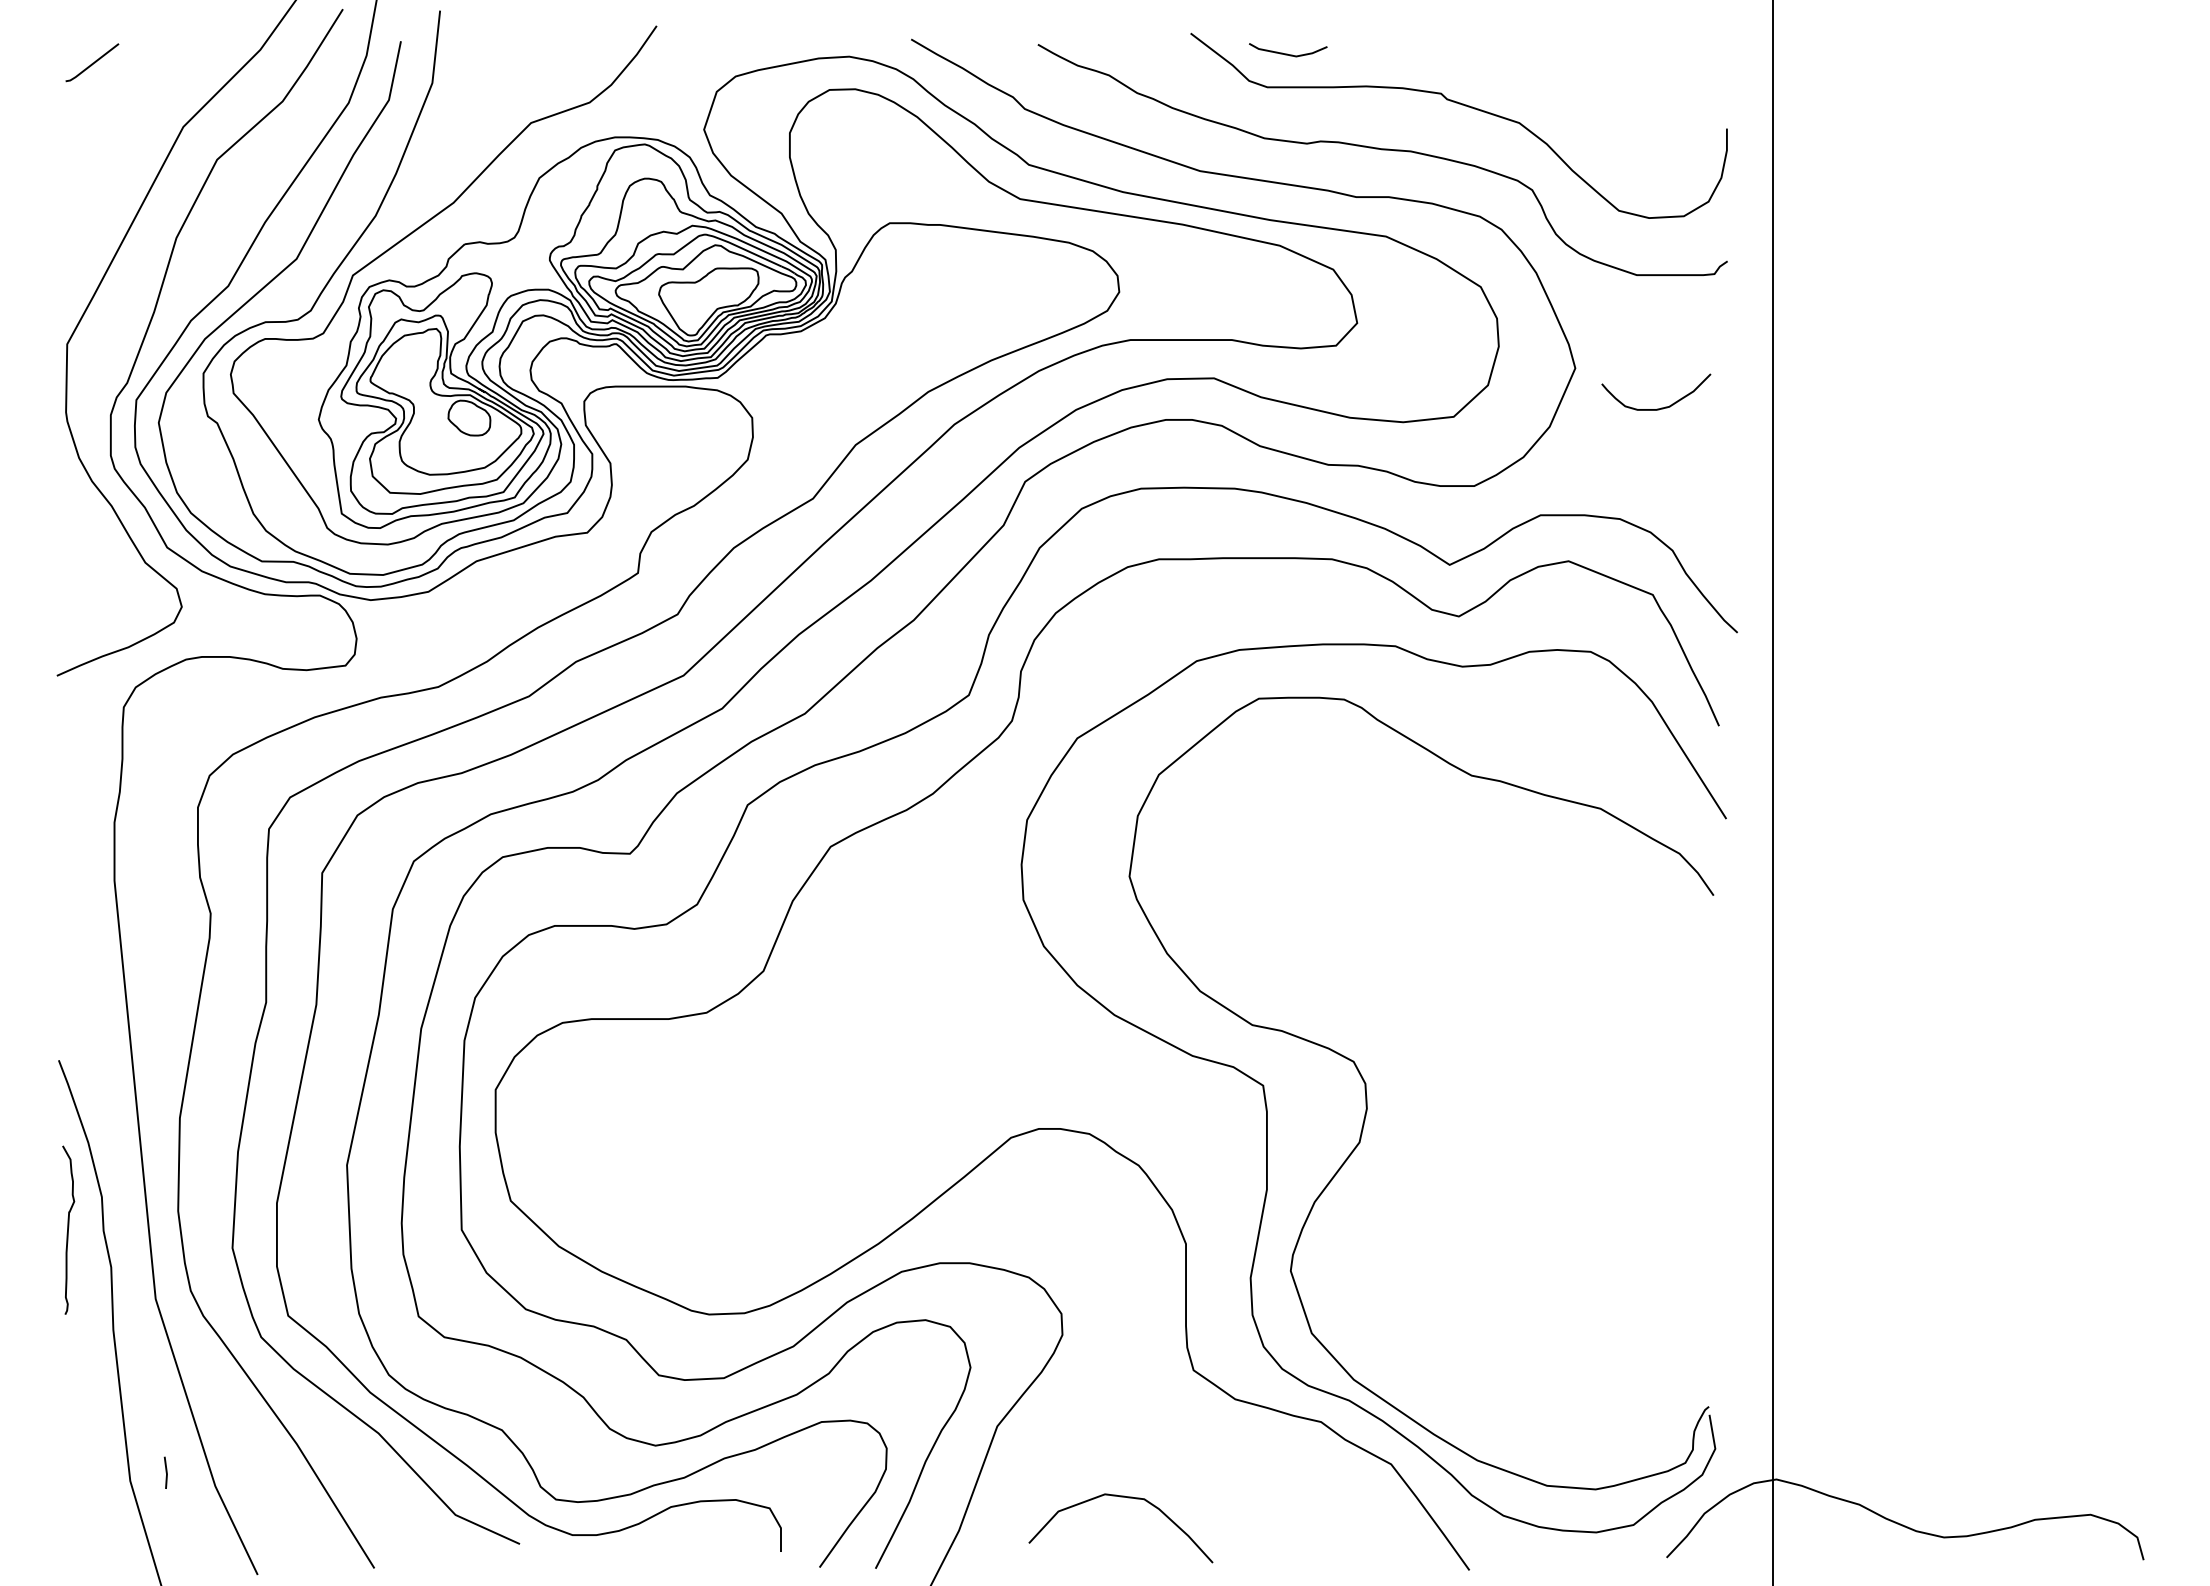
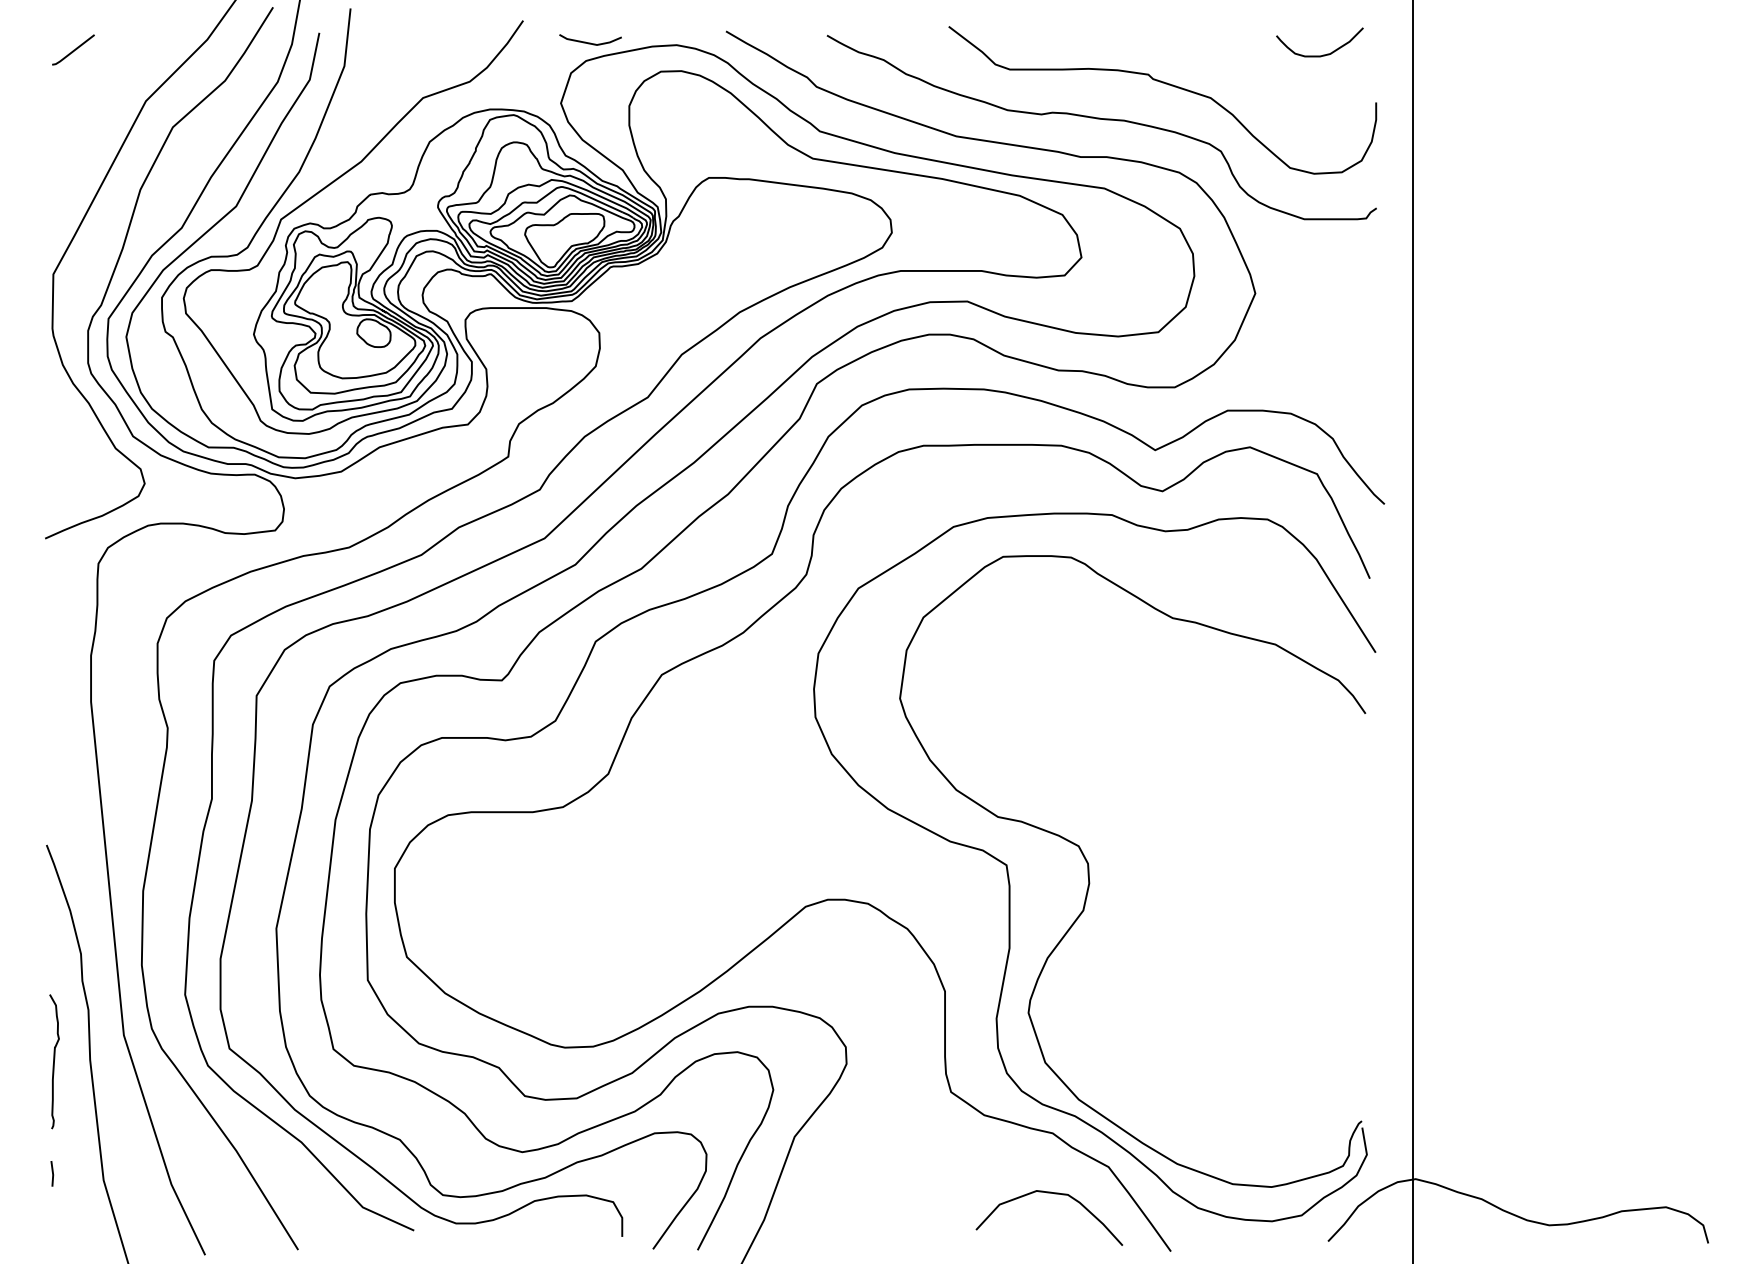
line: (1287, 53) -> (589, 42), moved
curve: (1661, 407) -> (1324, 54), moved
curve: (68, 1229) -> (54, 1061), moved
line: (165, 1472) -> (52, 1173), moved
curve: (1120, 1497) -> (1049, 1193), moved

